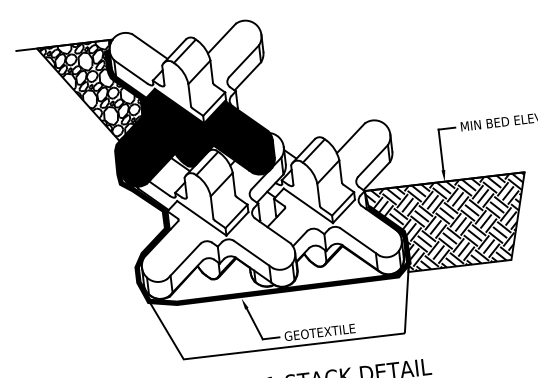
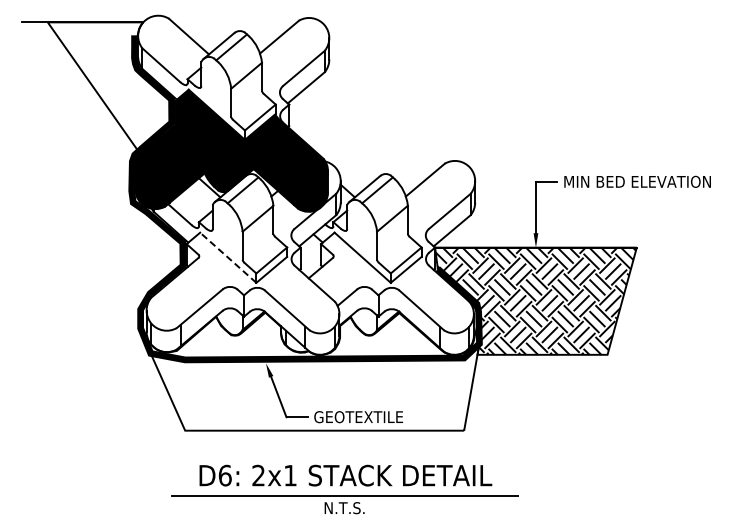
hatch: (92, 92) -> (110, 85), removed
line: (201, 218) -> (228, 257), solid -> dashed

